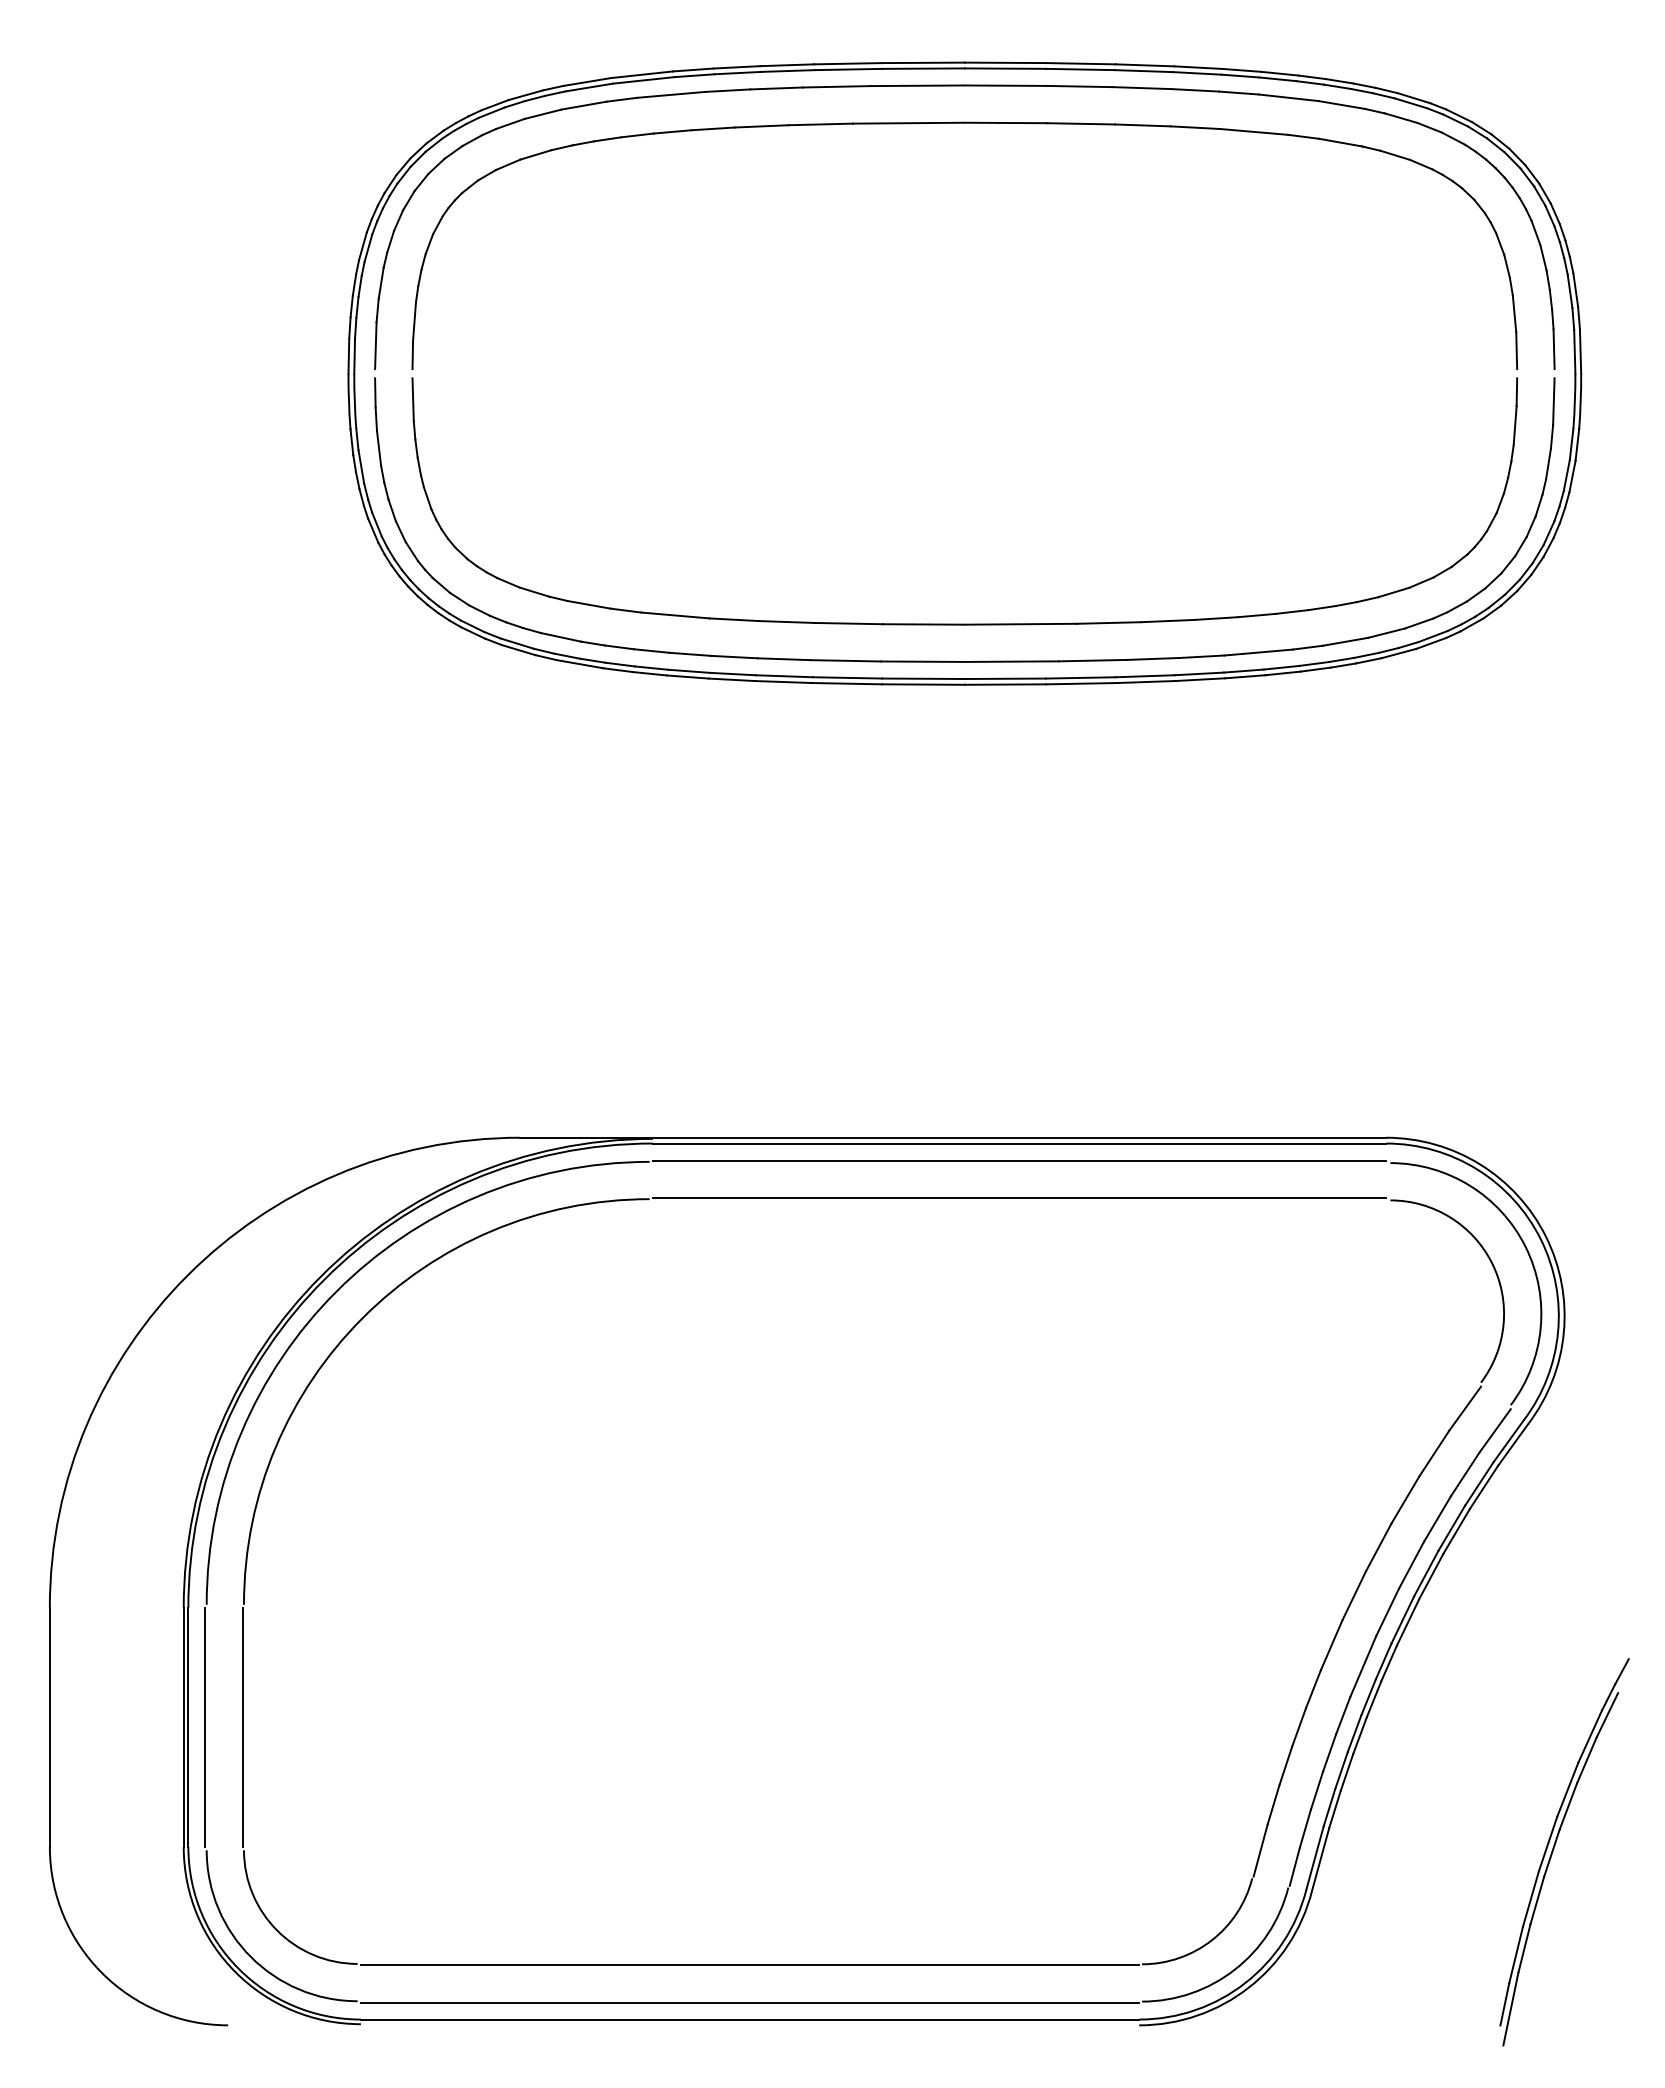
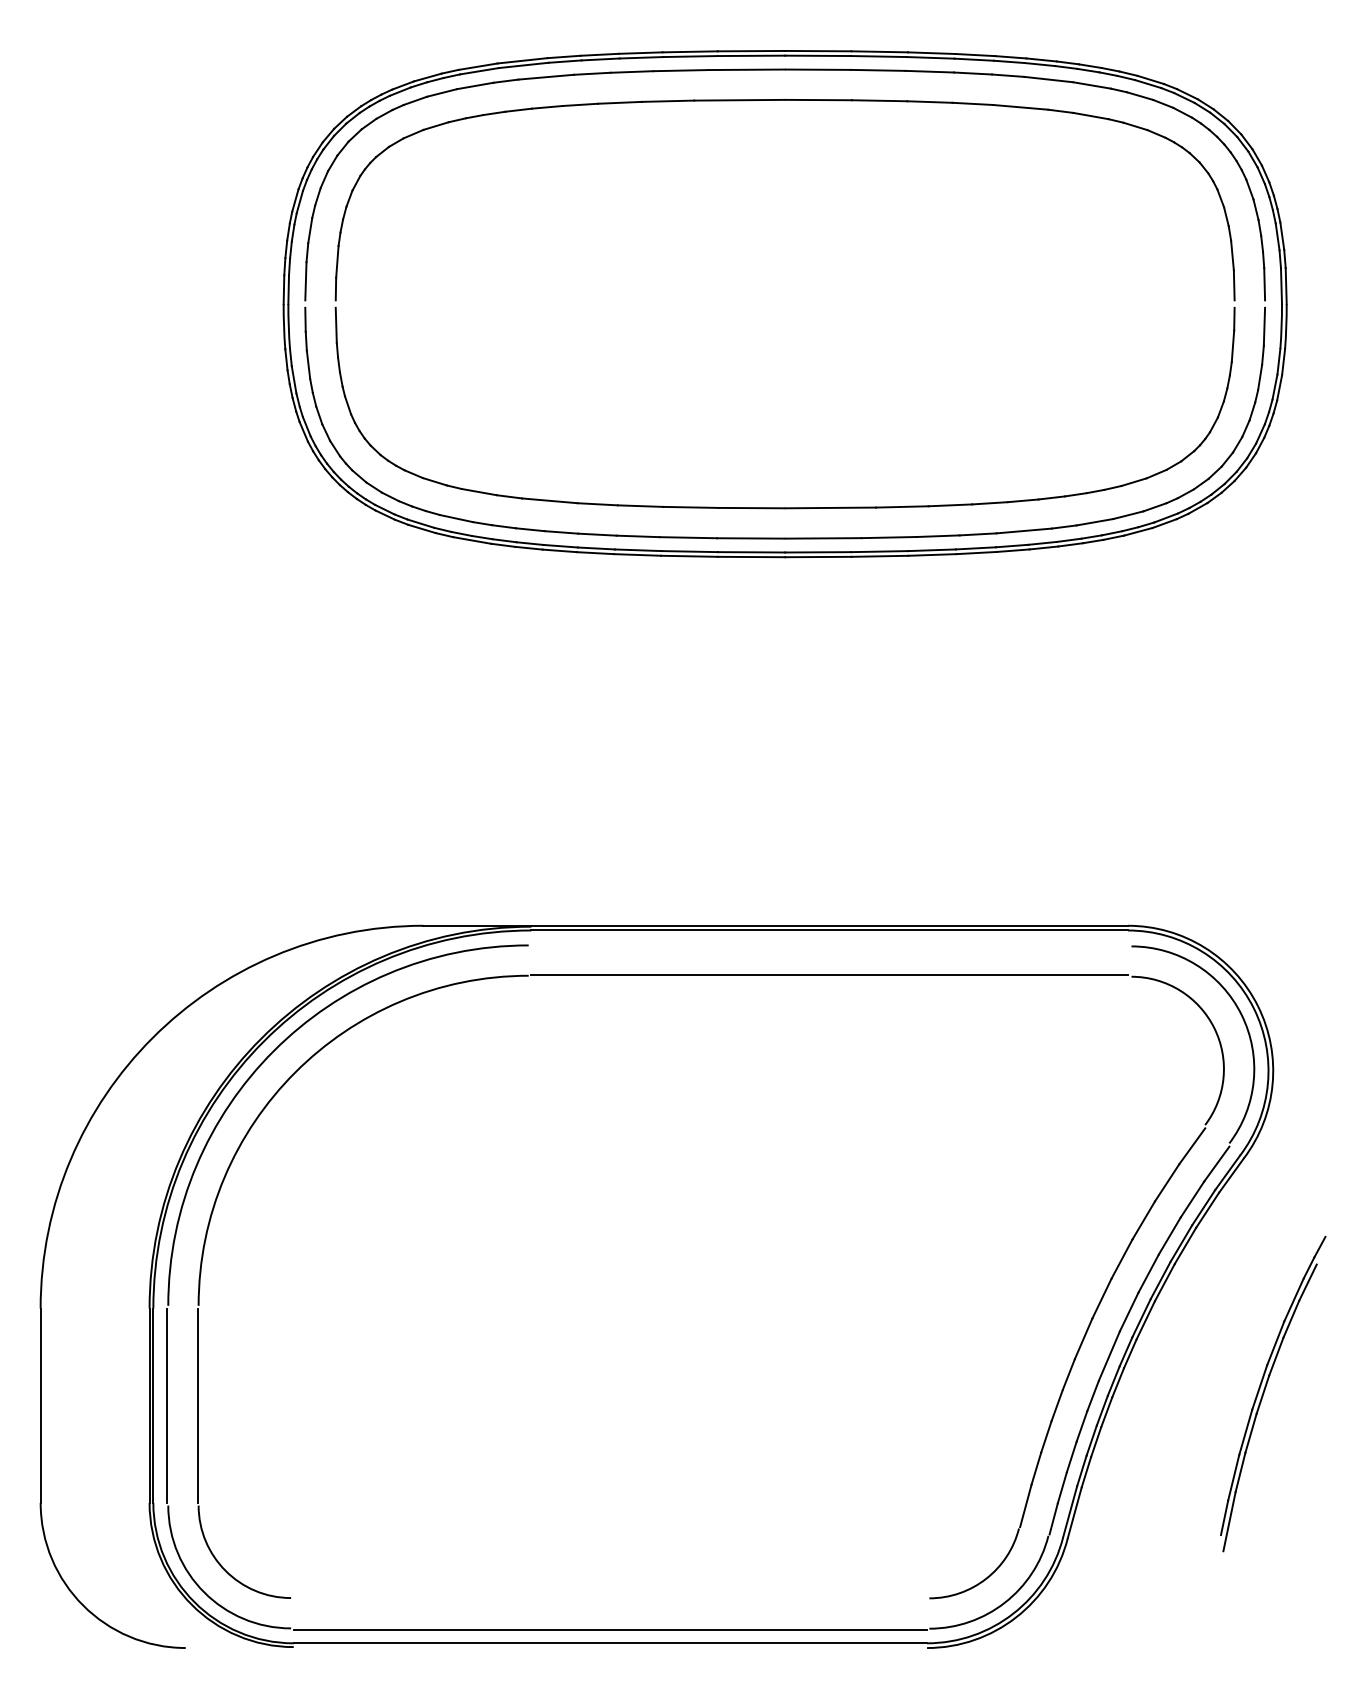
line: (1019, 1160) -> (829, 944), removed
part: (1554, 1849) -> (1264, 1391), moved
line: (749, 1965) -> (609, 1599), removed

